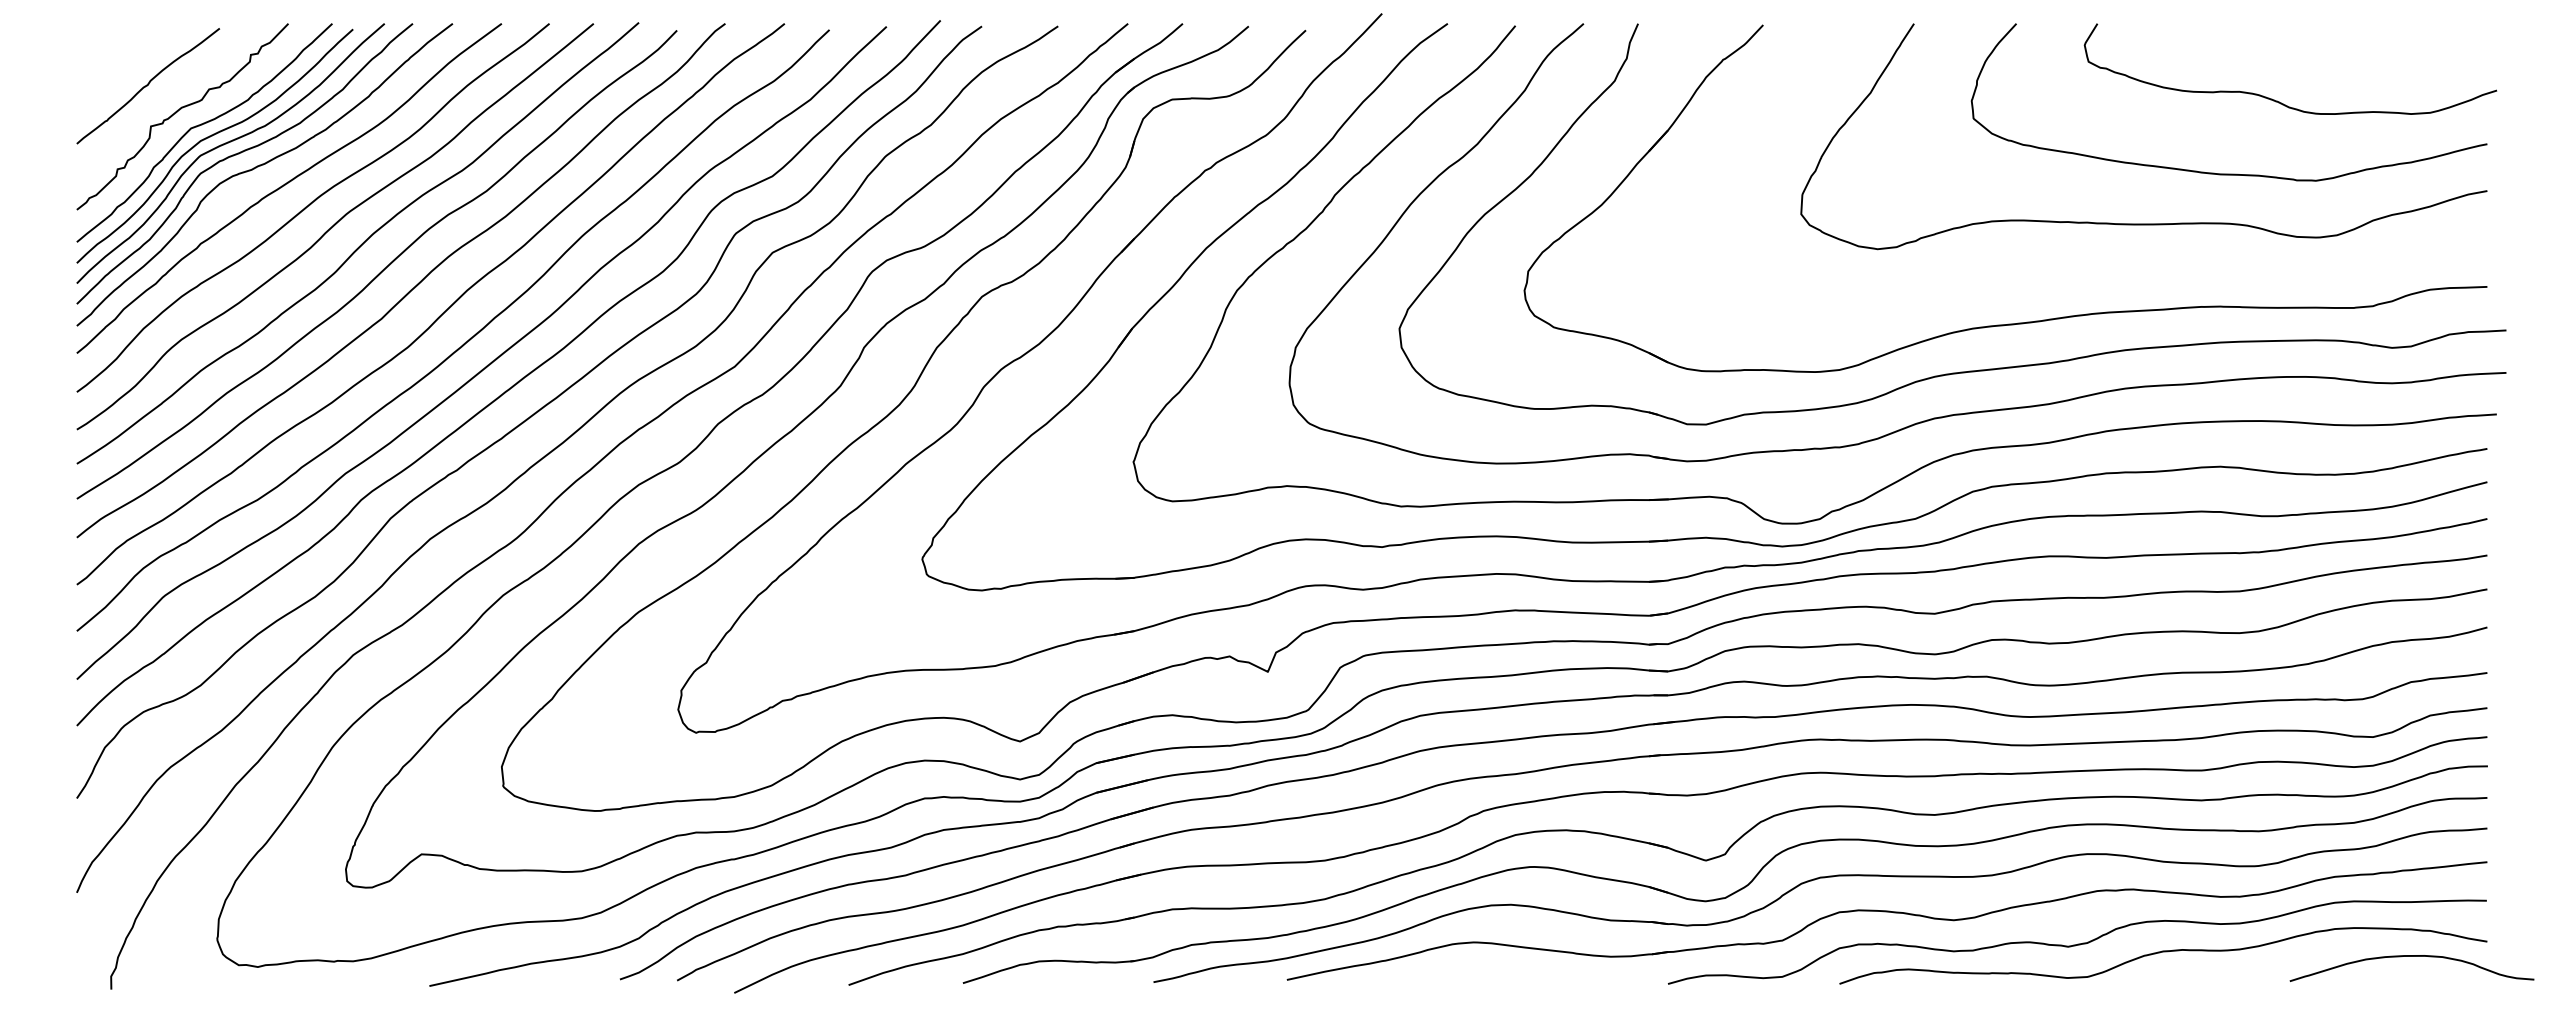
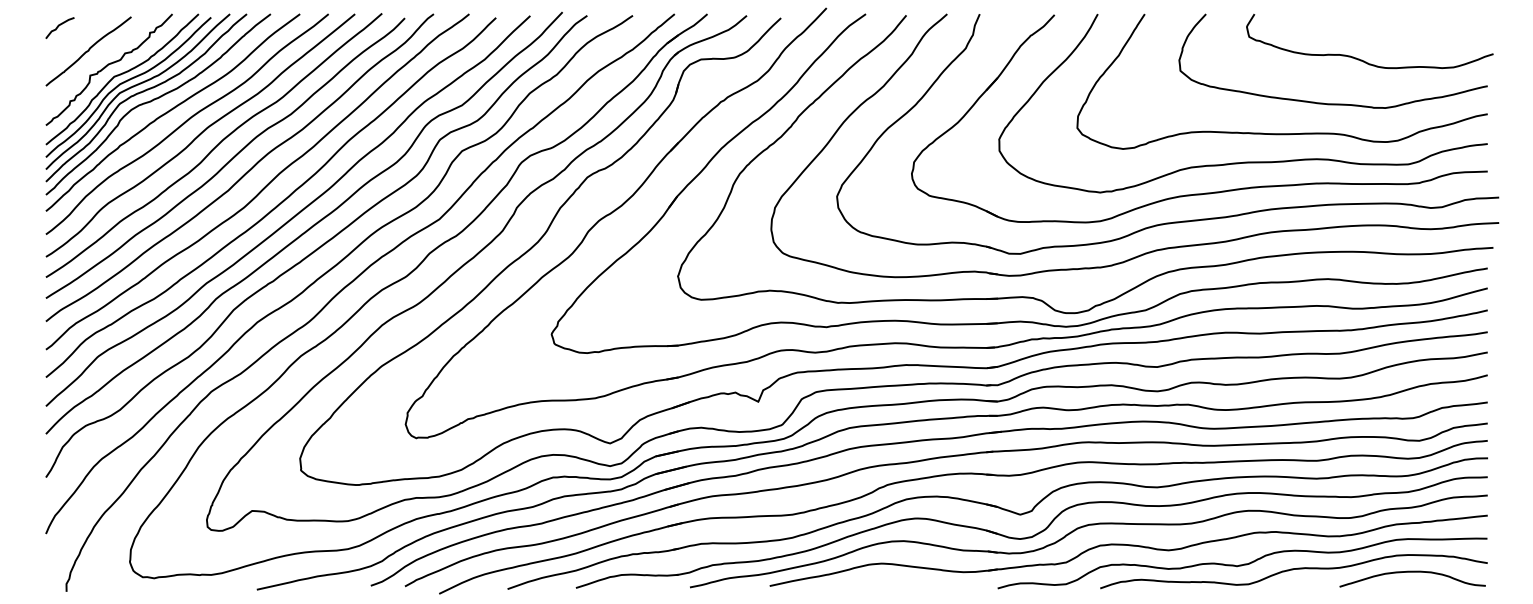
curve: (99, 44) -> (59, 26), added
curve: (2078, 270) -> (1243, 161), added
curve: (2411, 957) -> (1412, 572), moved

